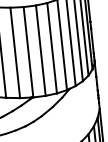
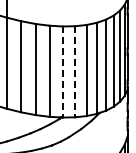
line: (41, 50) -> (75, 71), solid -> dashed
line: (28, 52) -> (62, 72), solid -> dashed

